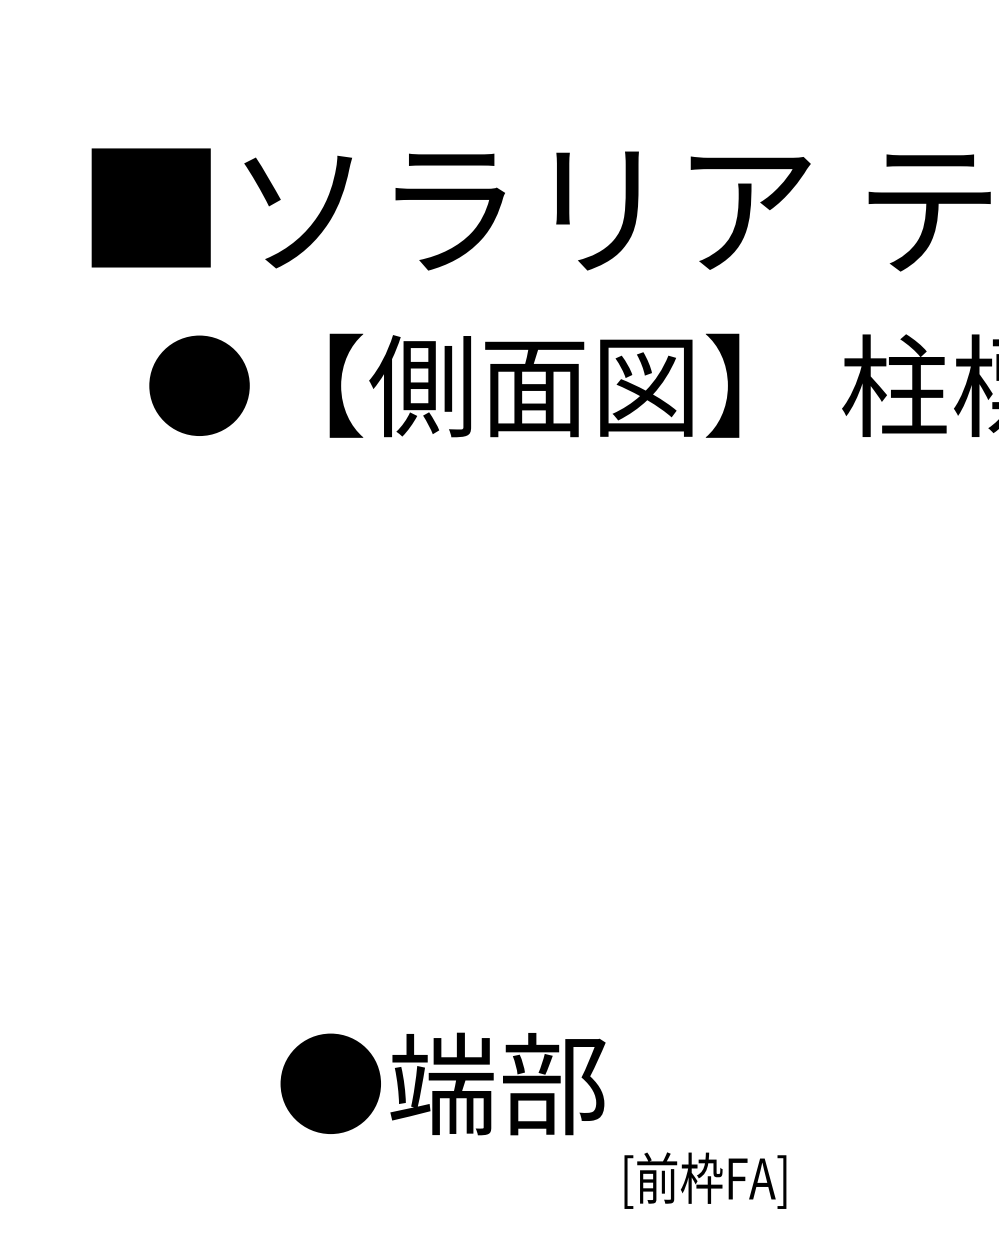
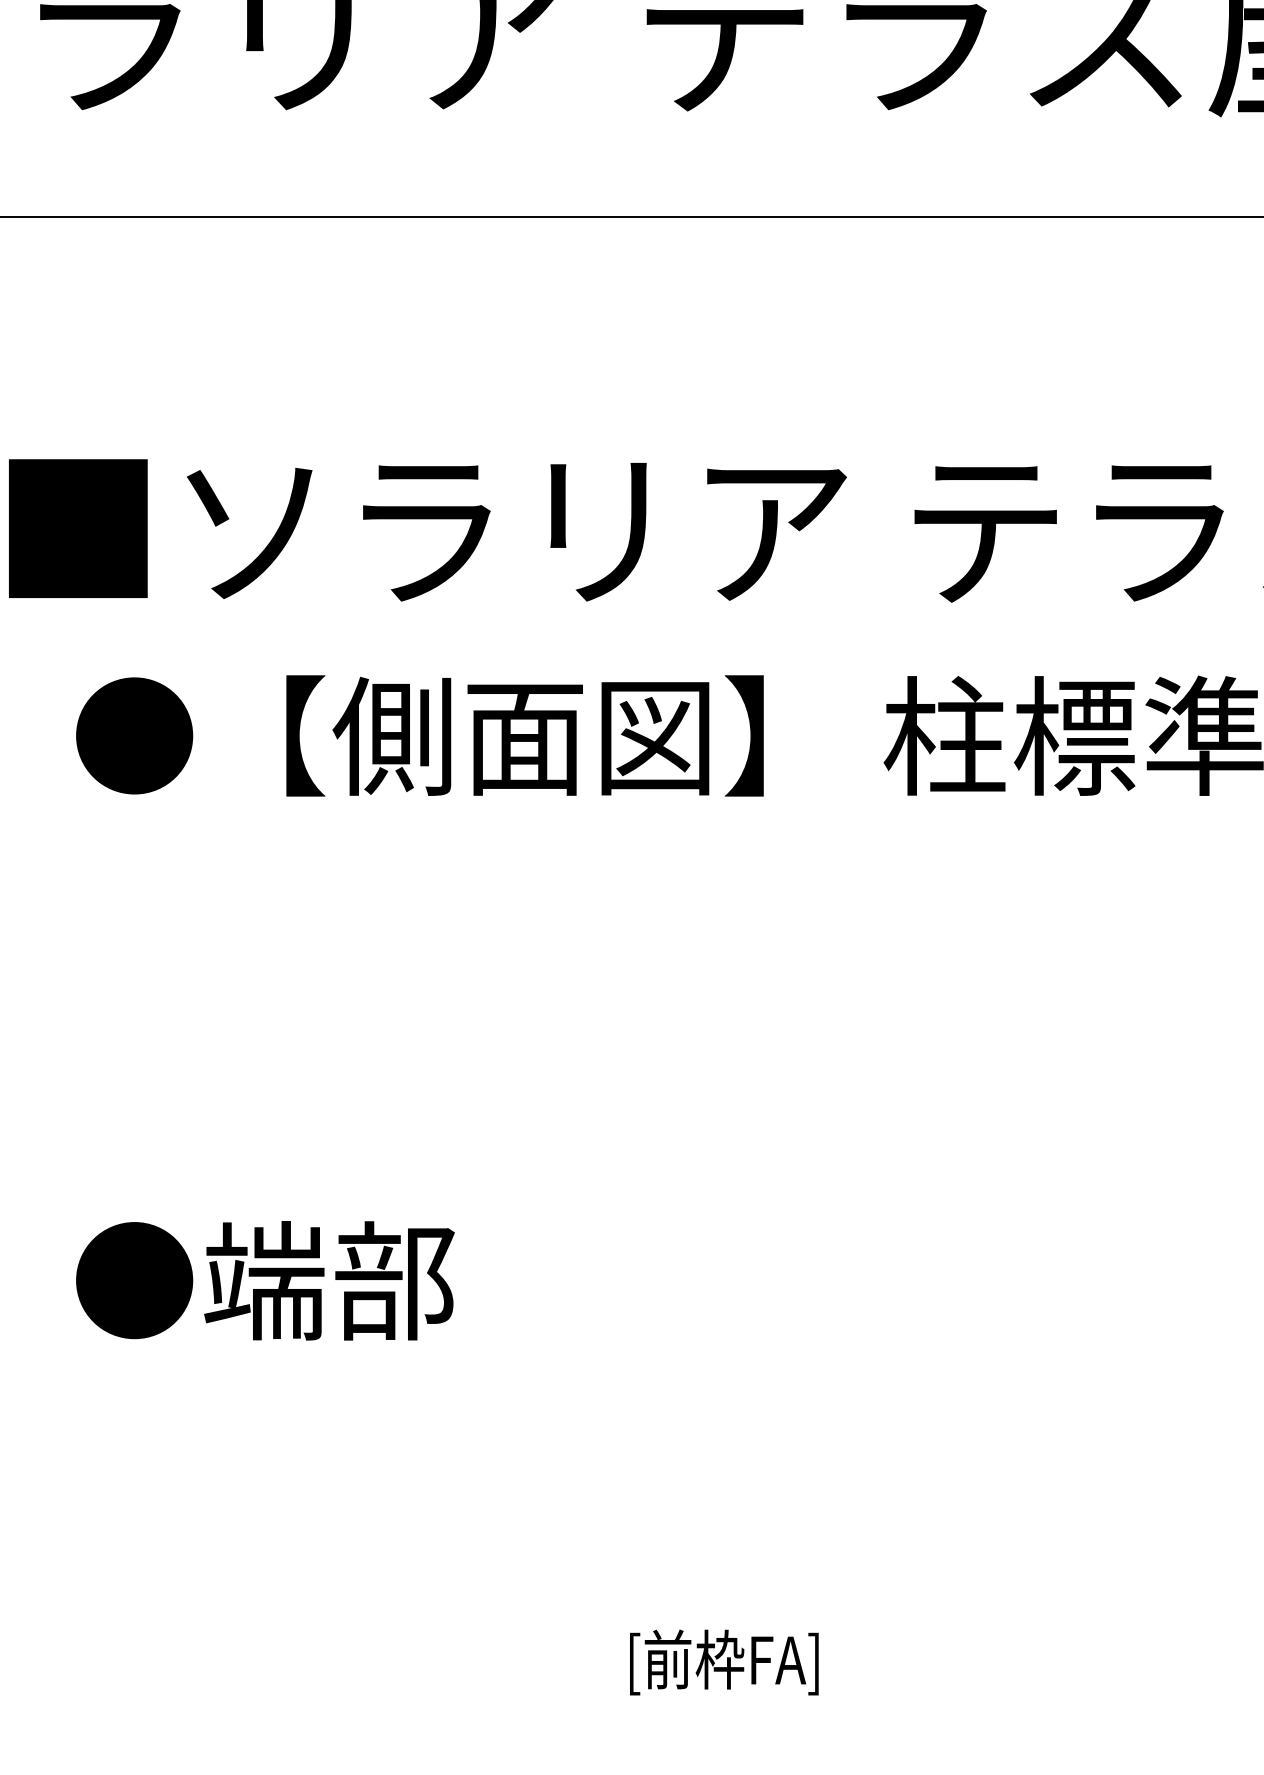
text: (443, 1083) -> (265, 1280), moved

